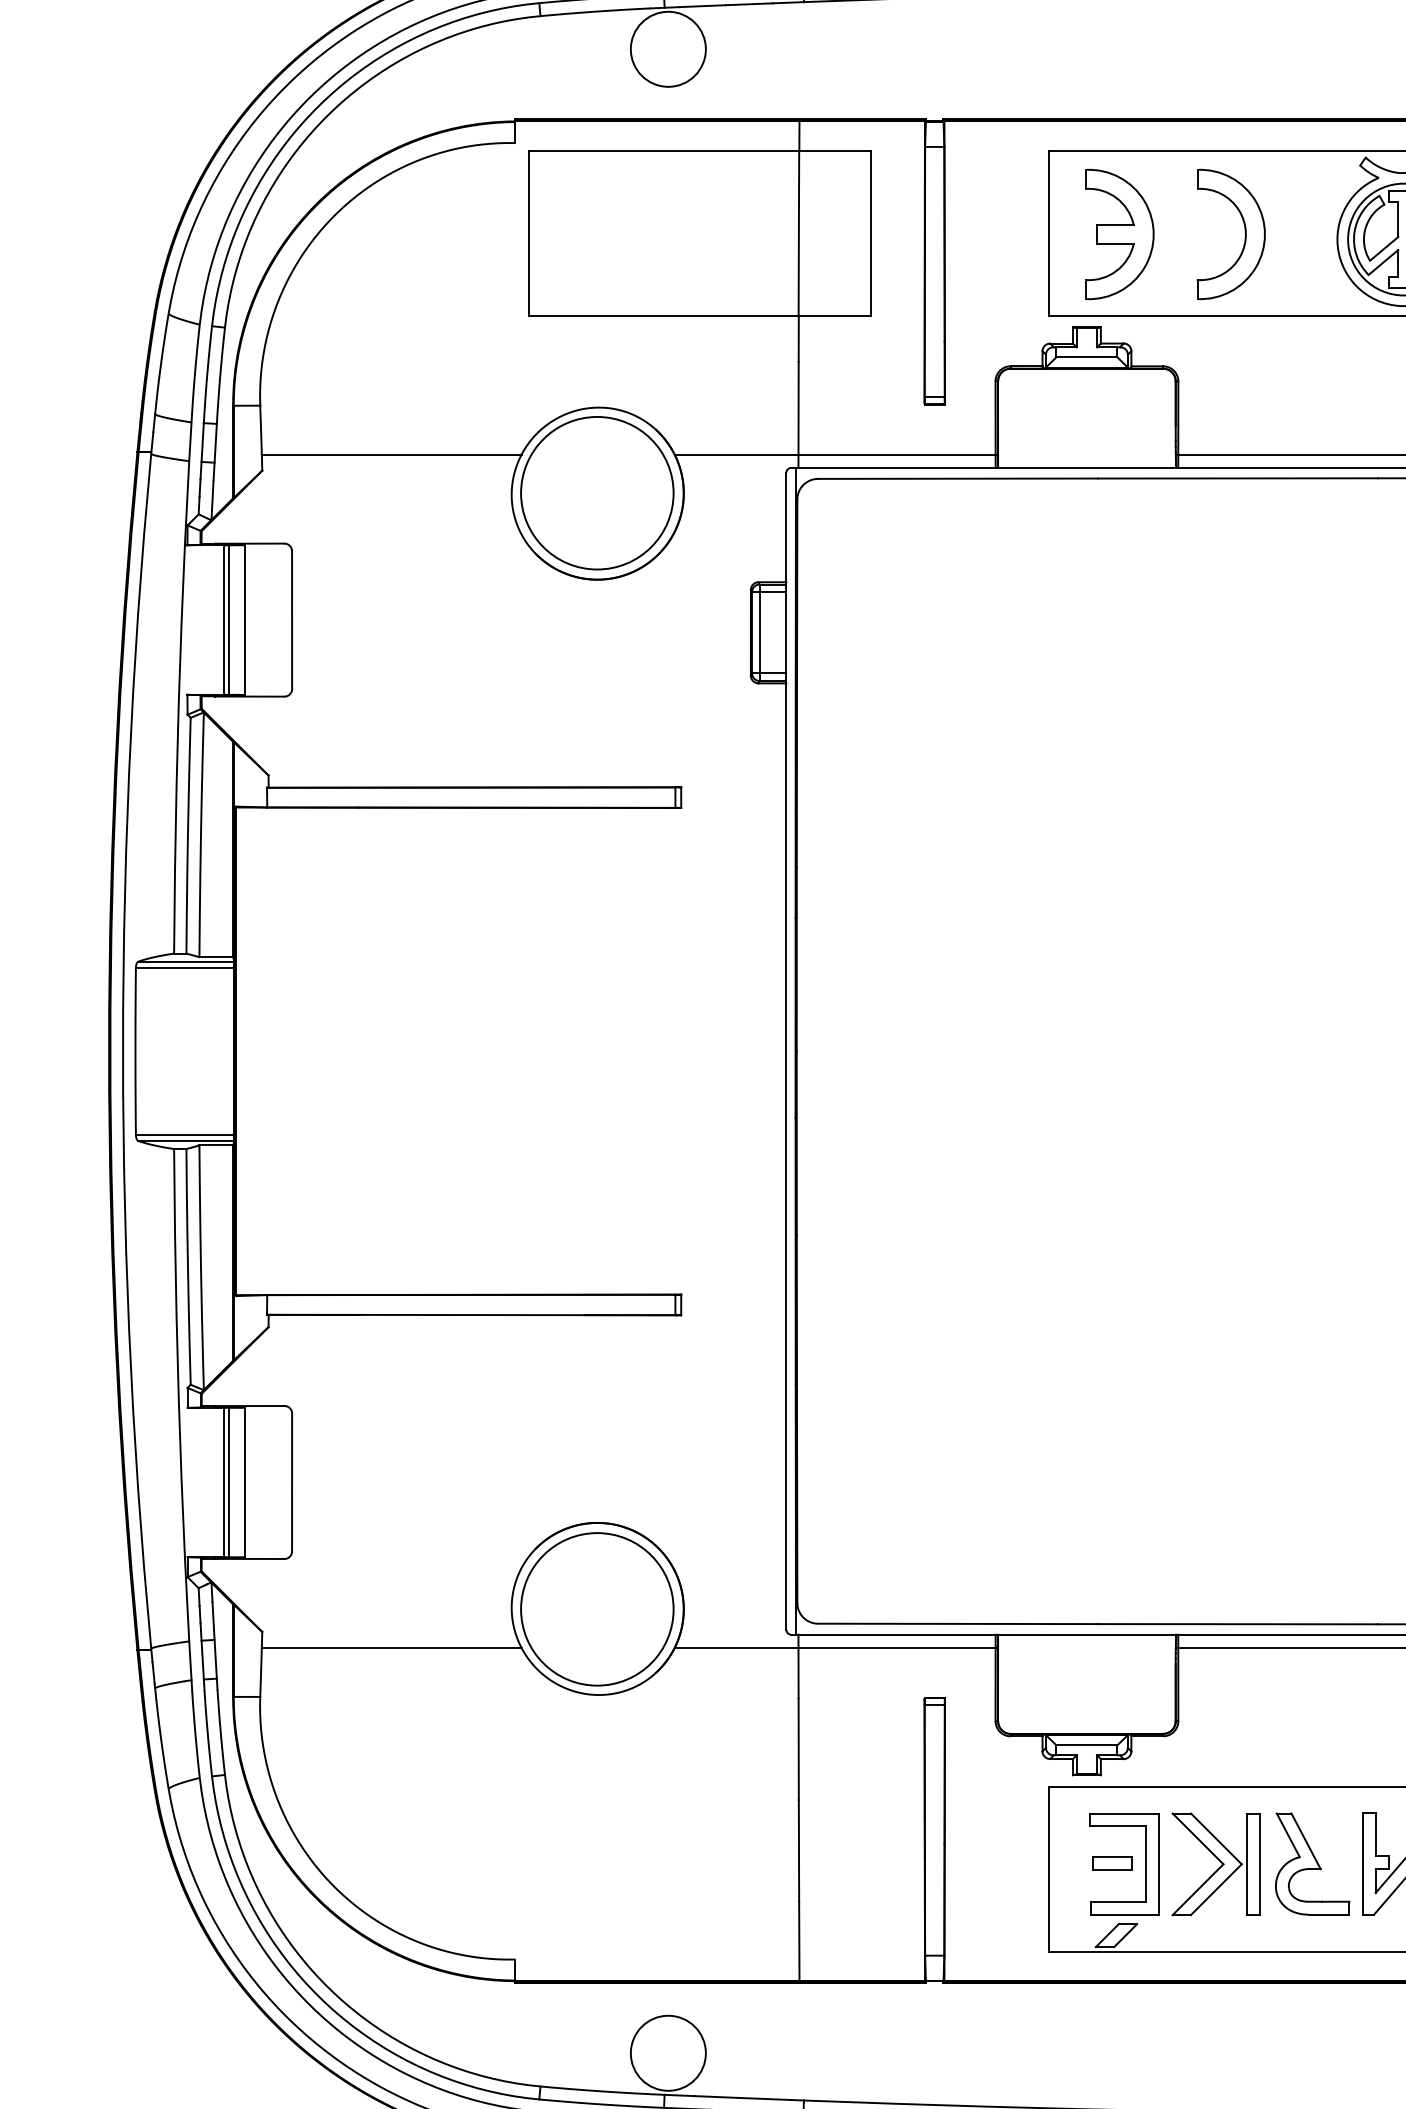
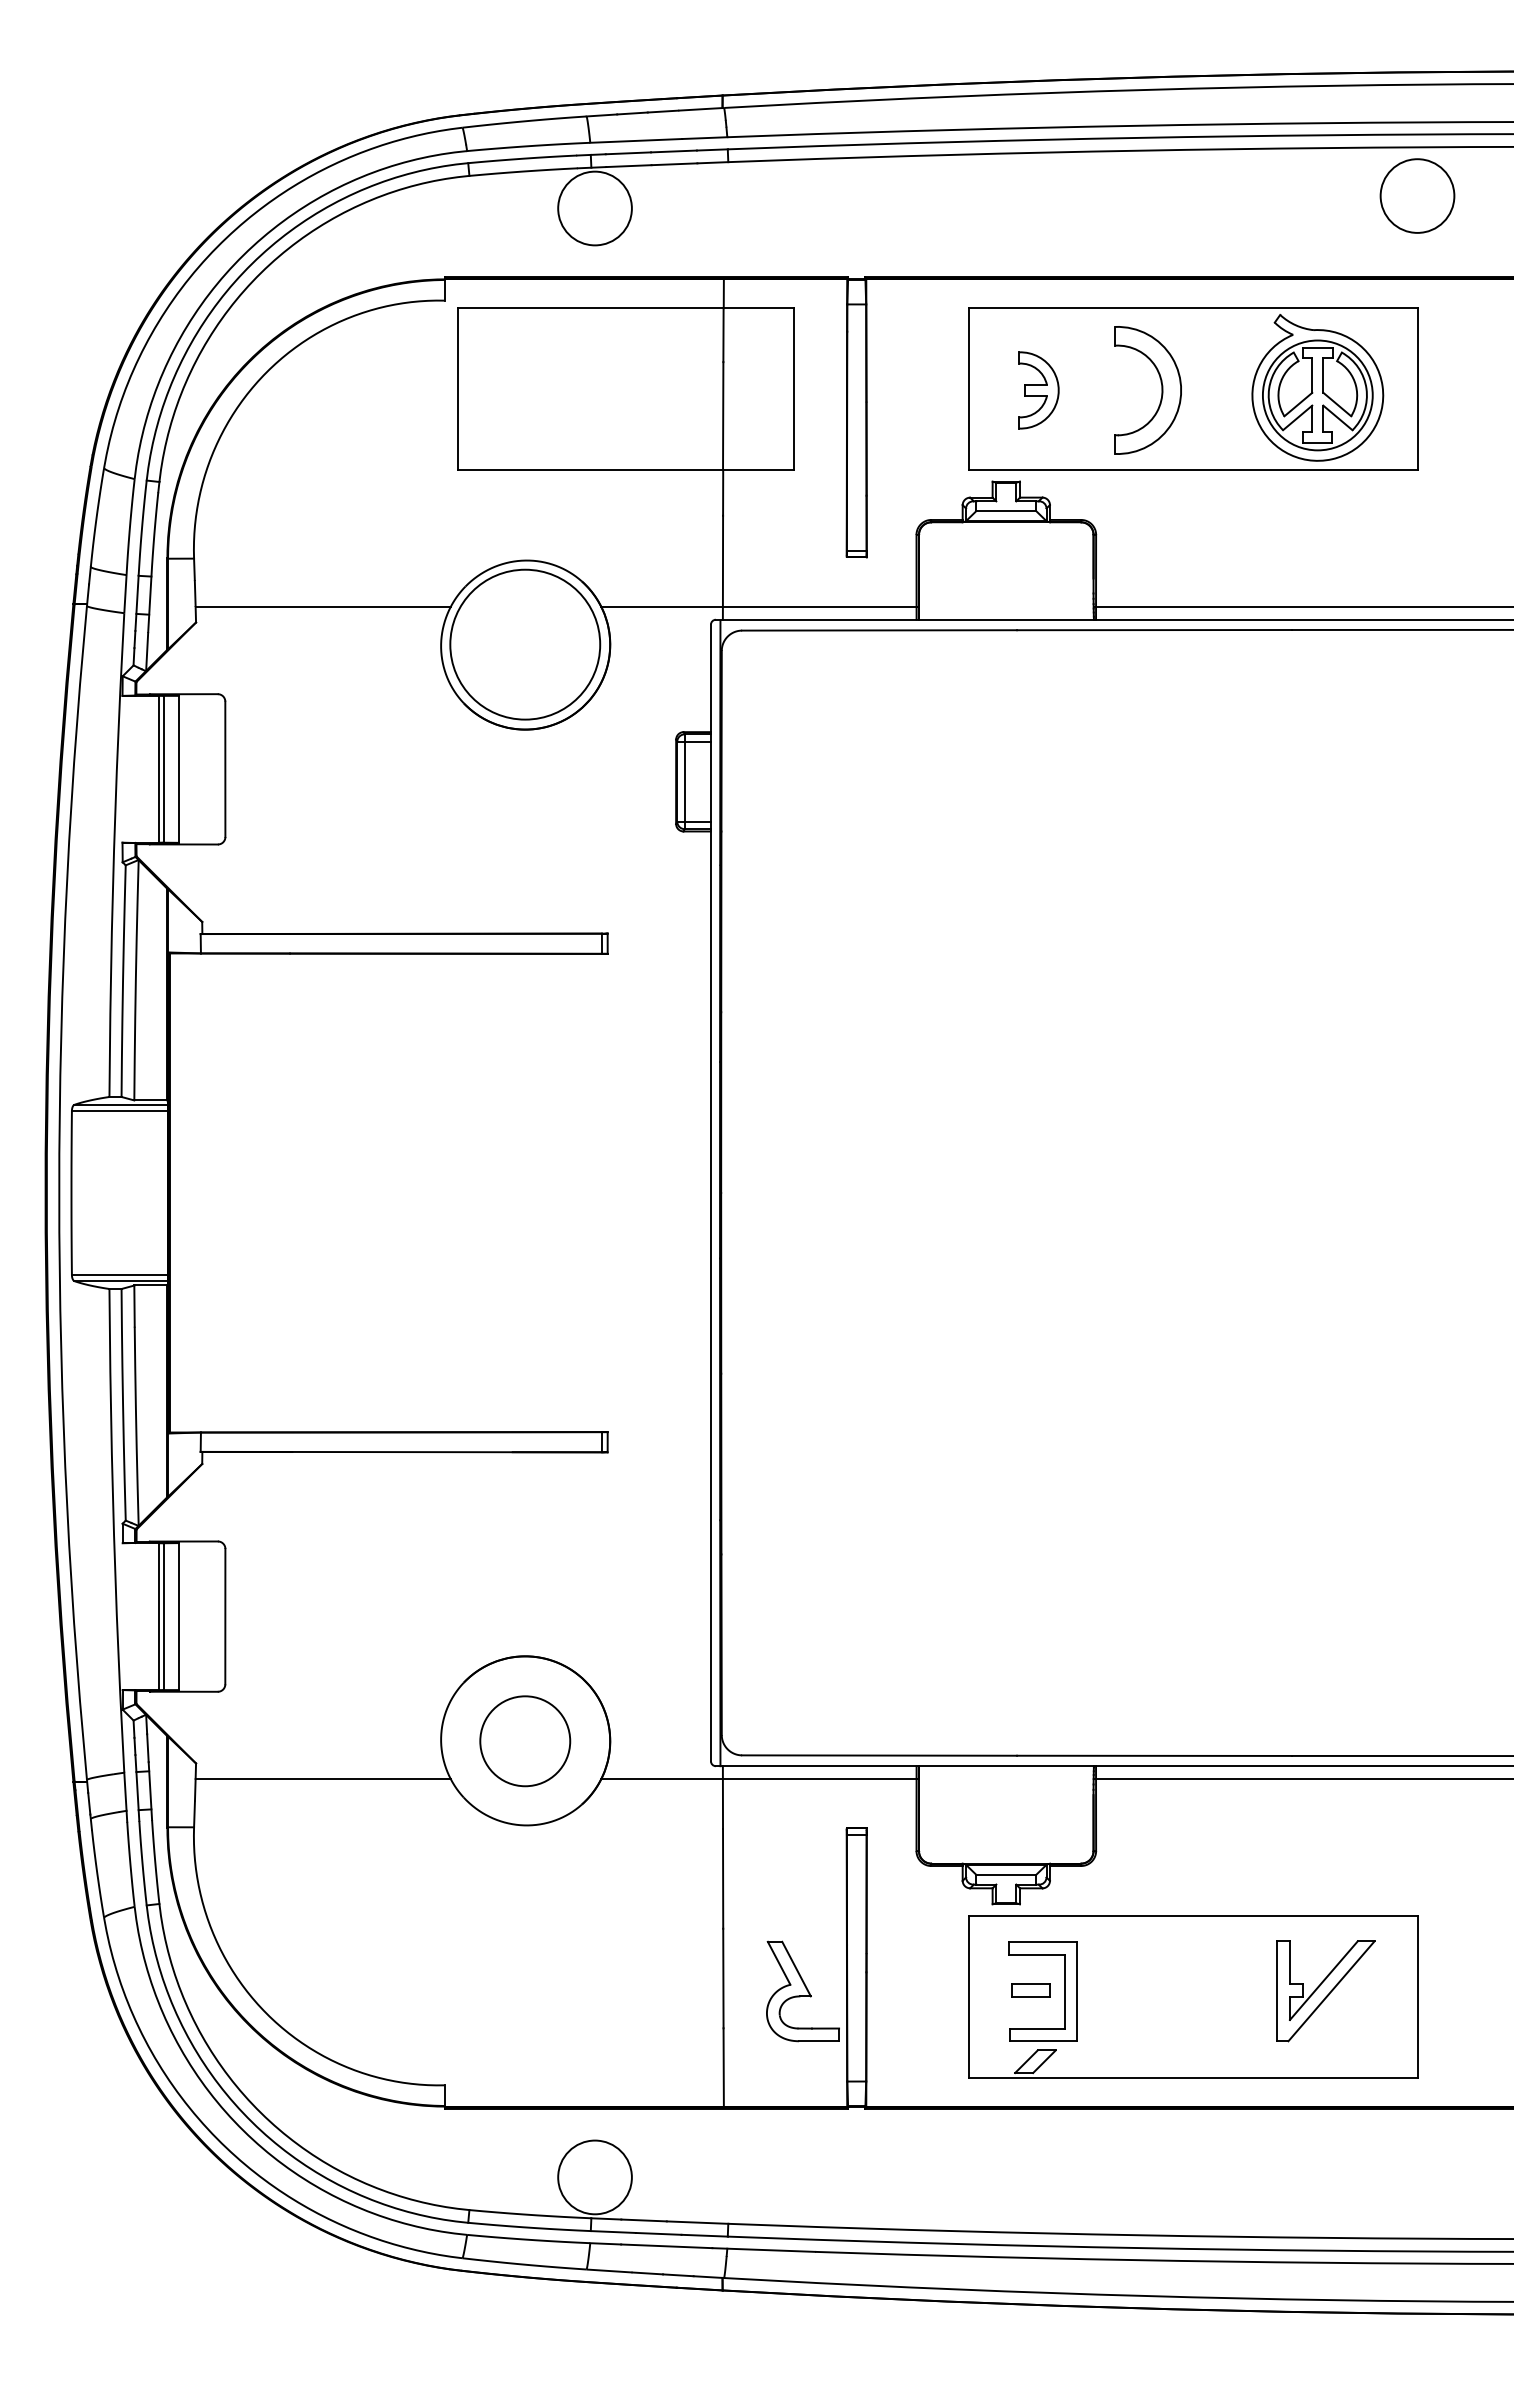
part: (1119, 234) -> (1038, 390), size x0.6
circle: (597, 1609) -> (525, 1741), size x0.6
part: (1216, 1864) -> (1133, 1991), removed
part: (1312, 1864) -> (802, 1991), moved

